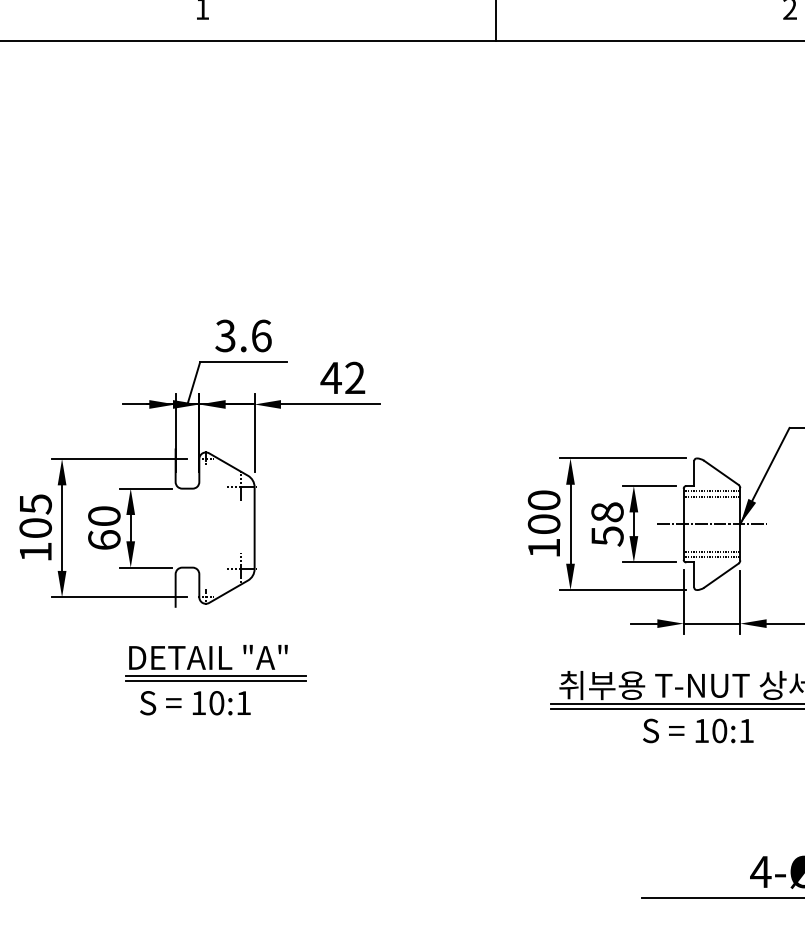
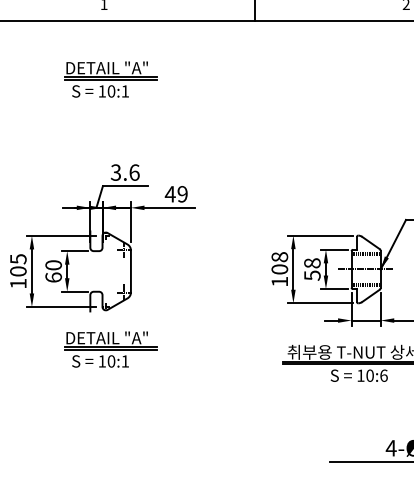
part: (214, 154) -> (110, 79), added
text: (354, 378) -> (182, 194), 42 -> 49
text: (543, 501) -> (279, 257), 100 -> 108
text: (745, 730) -> (383, 375), 10:1 -> 10:6

